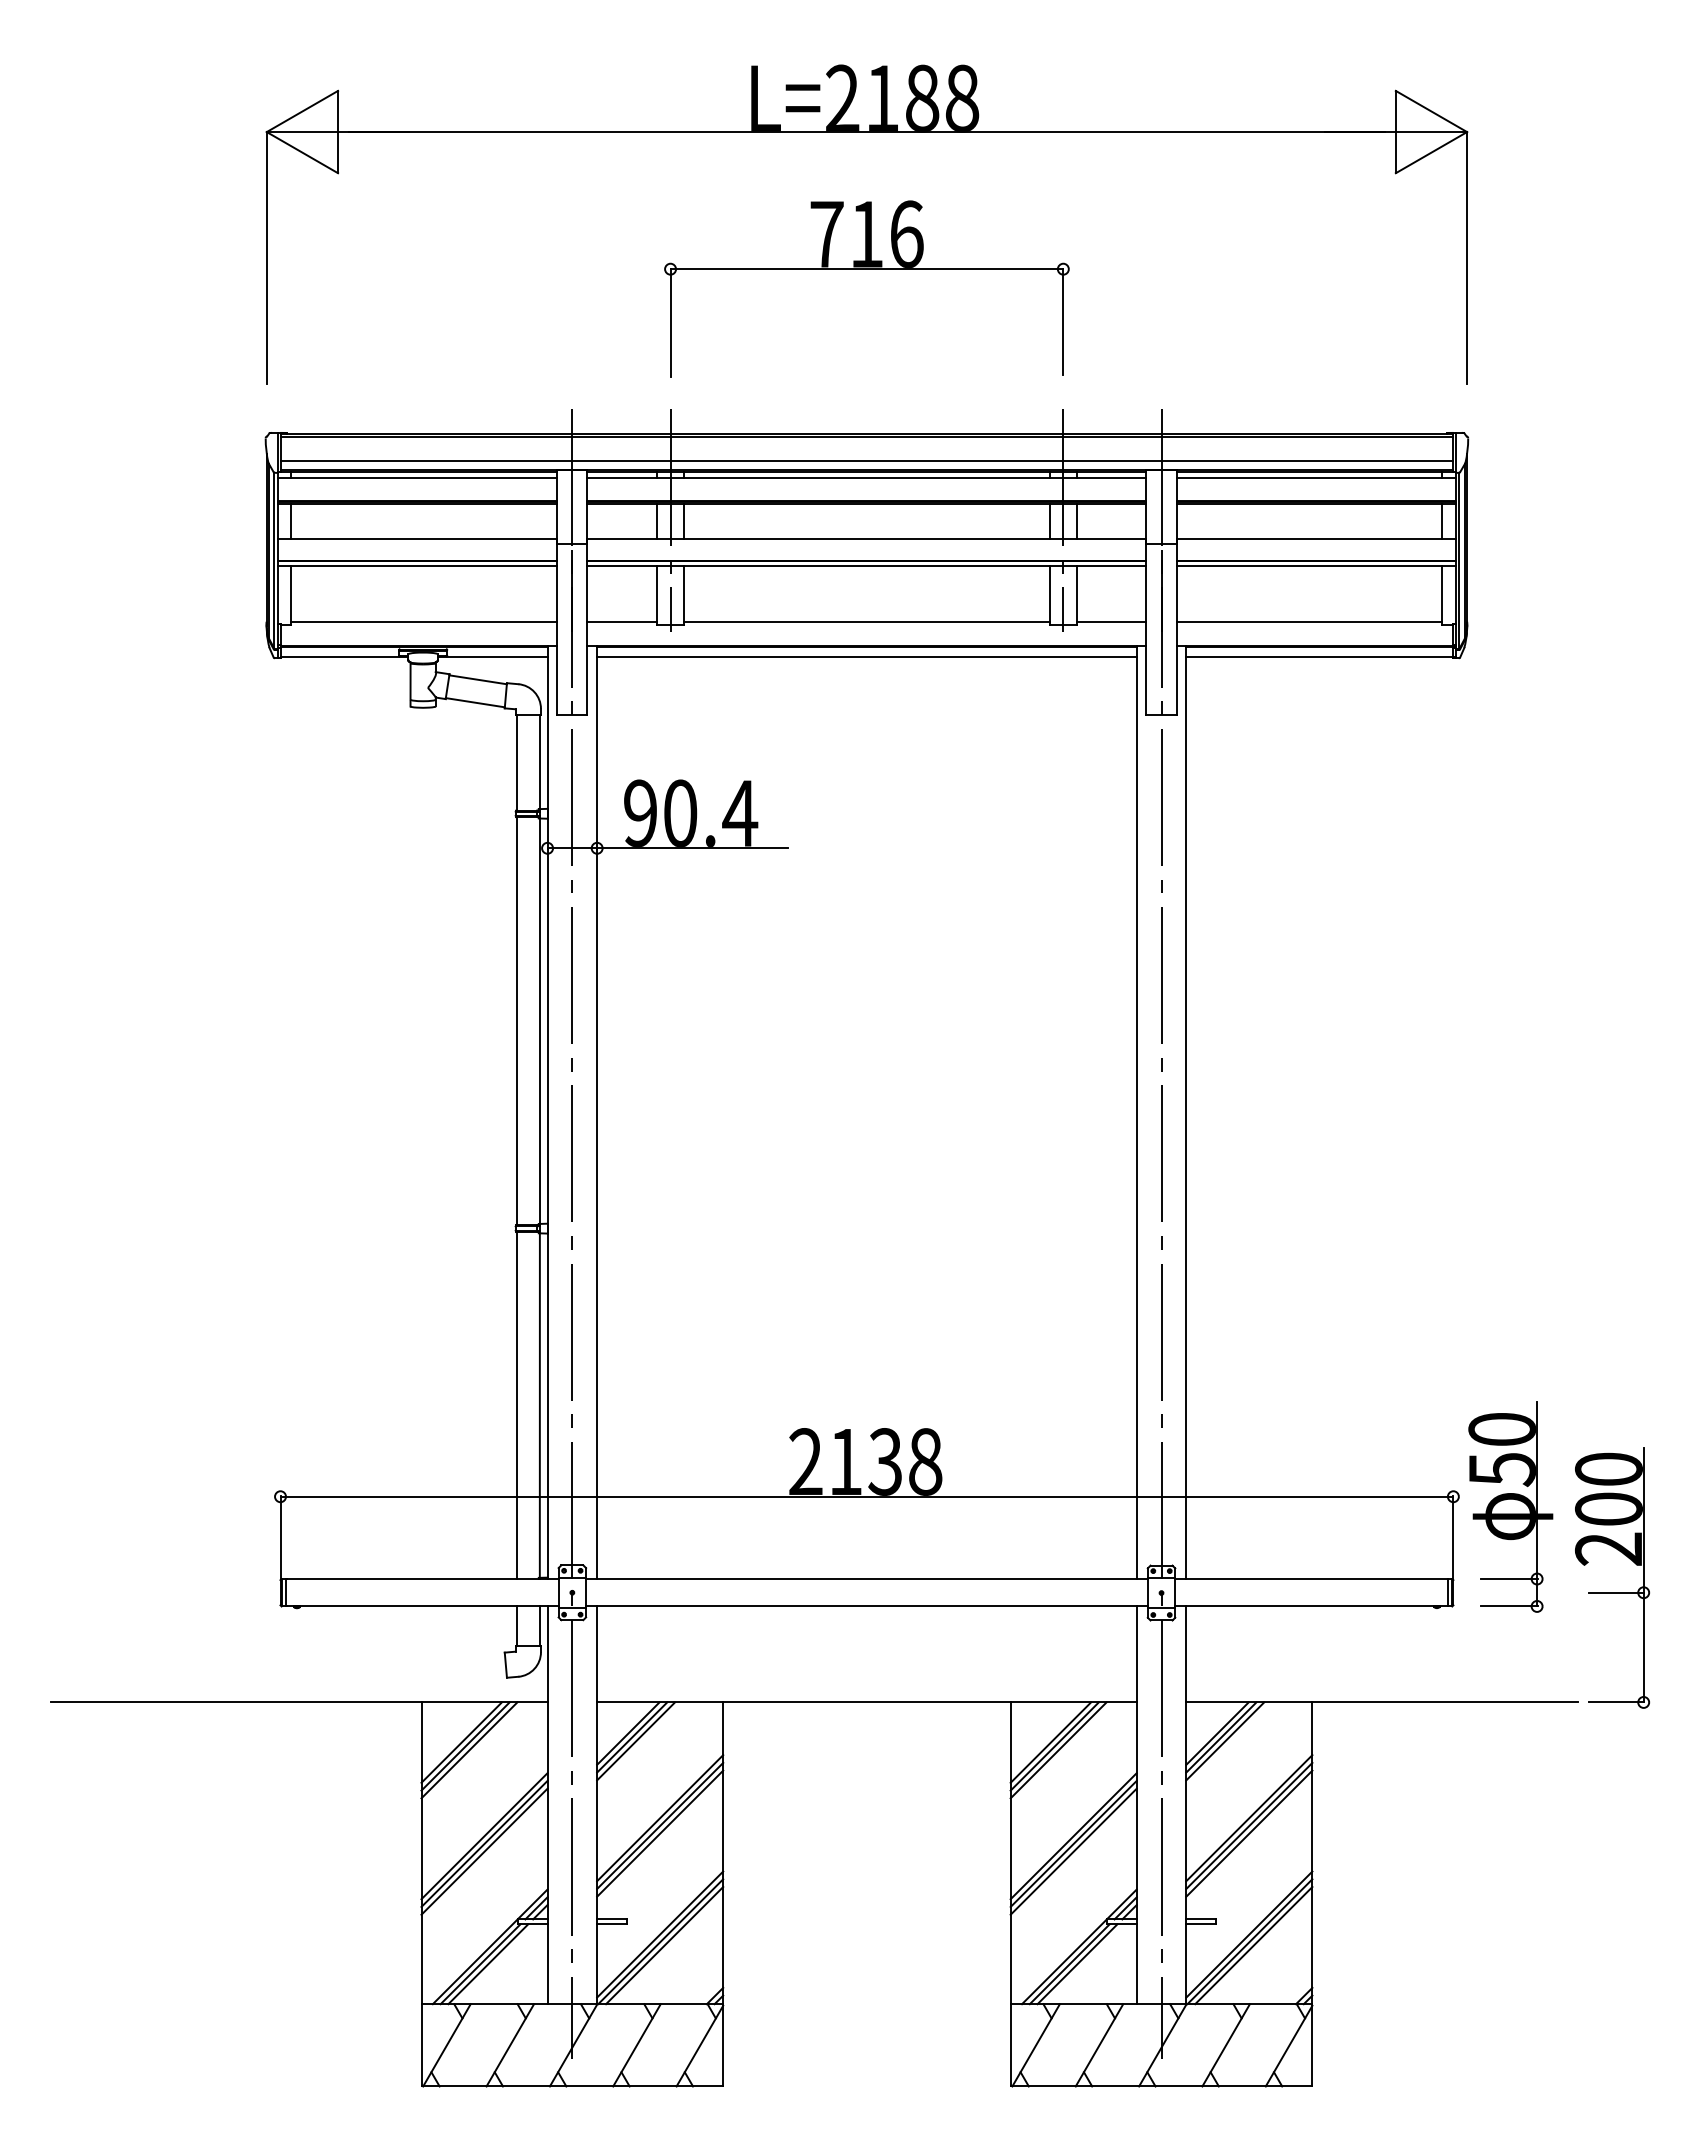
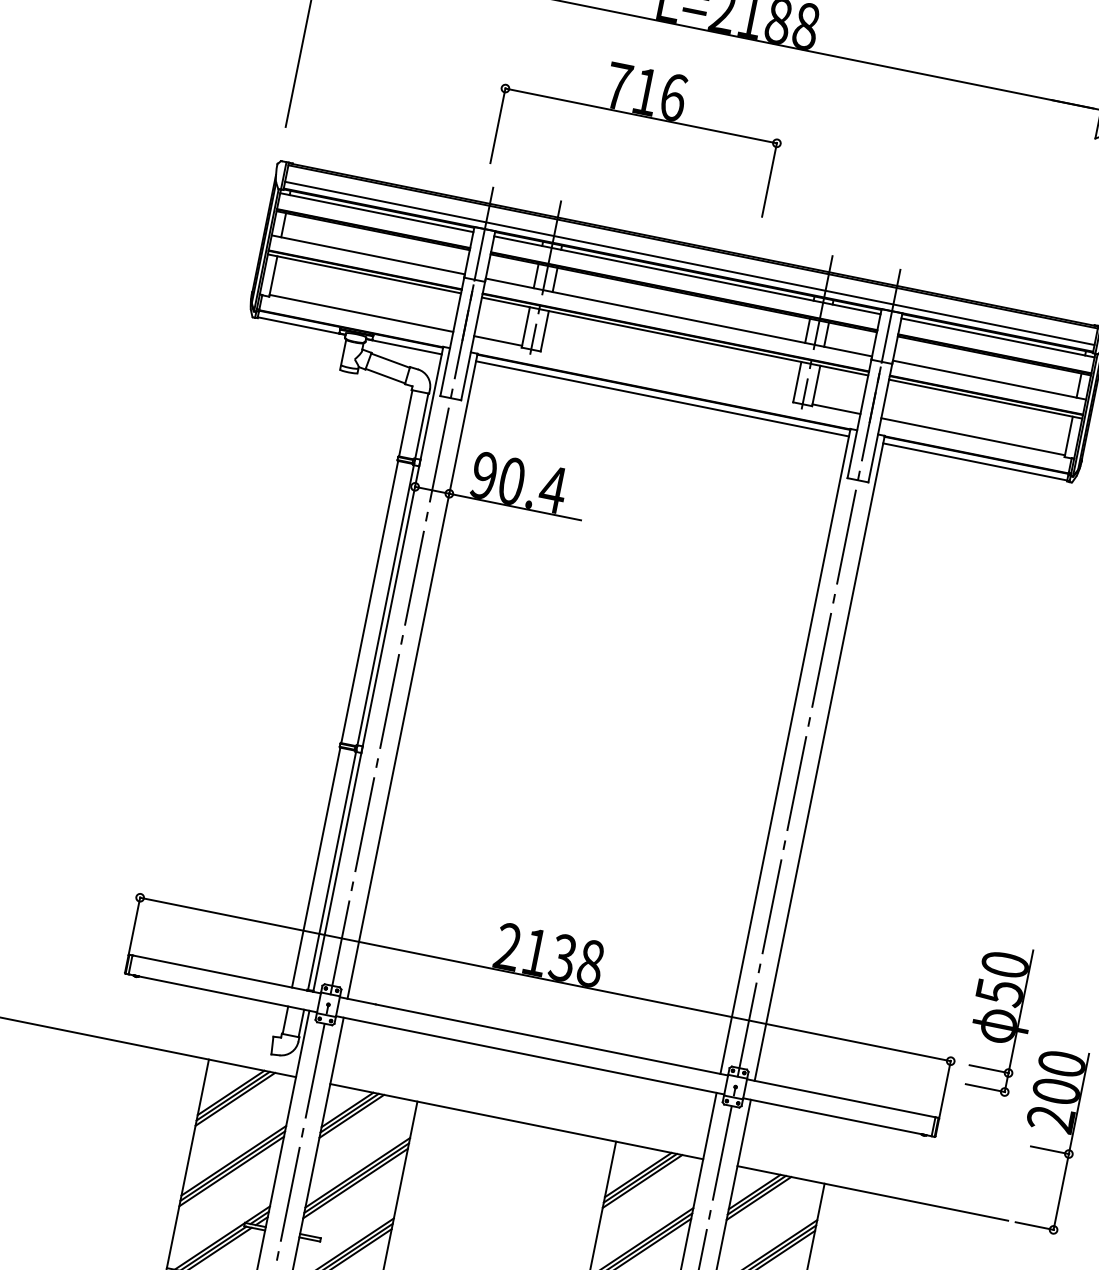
part: (866, 269) -> (640, 116), moved
line: (866, 622) -> (666, 375), removed
part: (1510, 1506) -> (1000, 1019), moved

